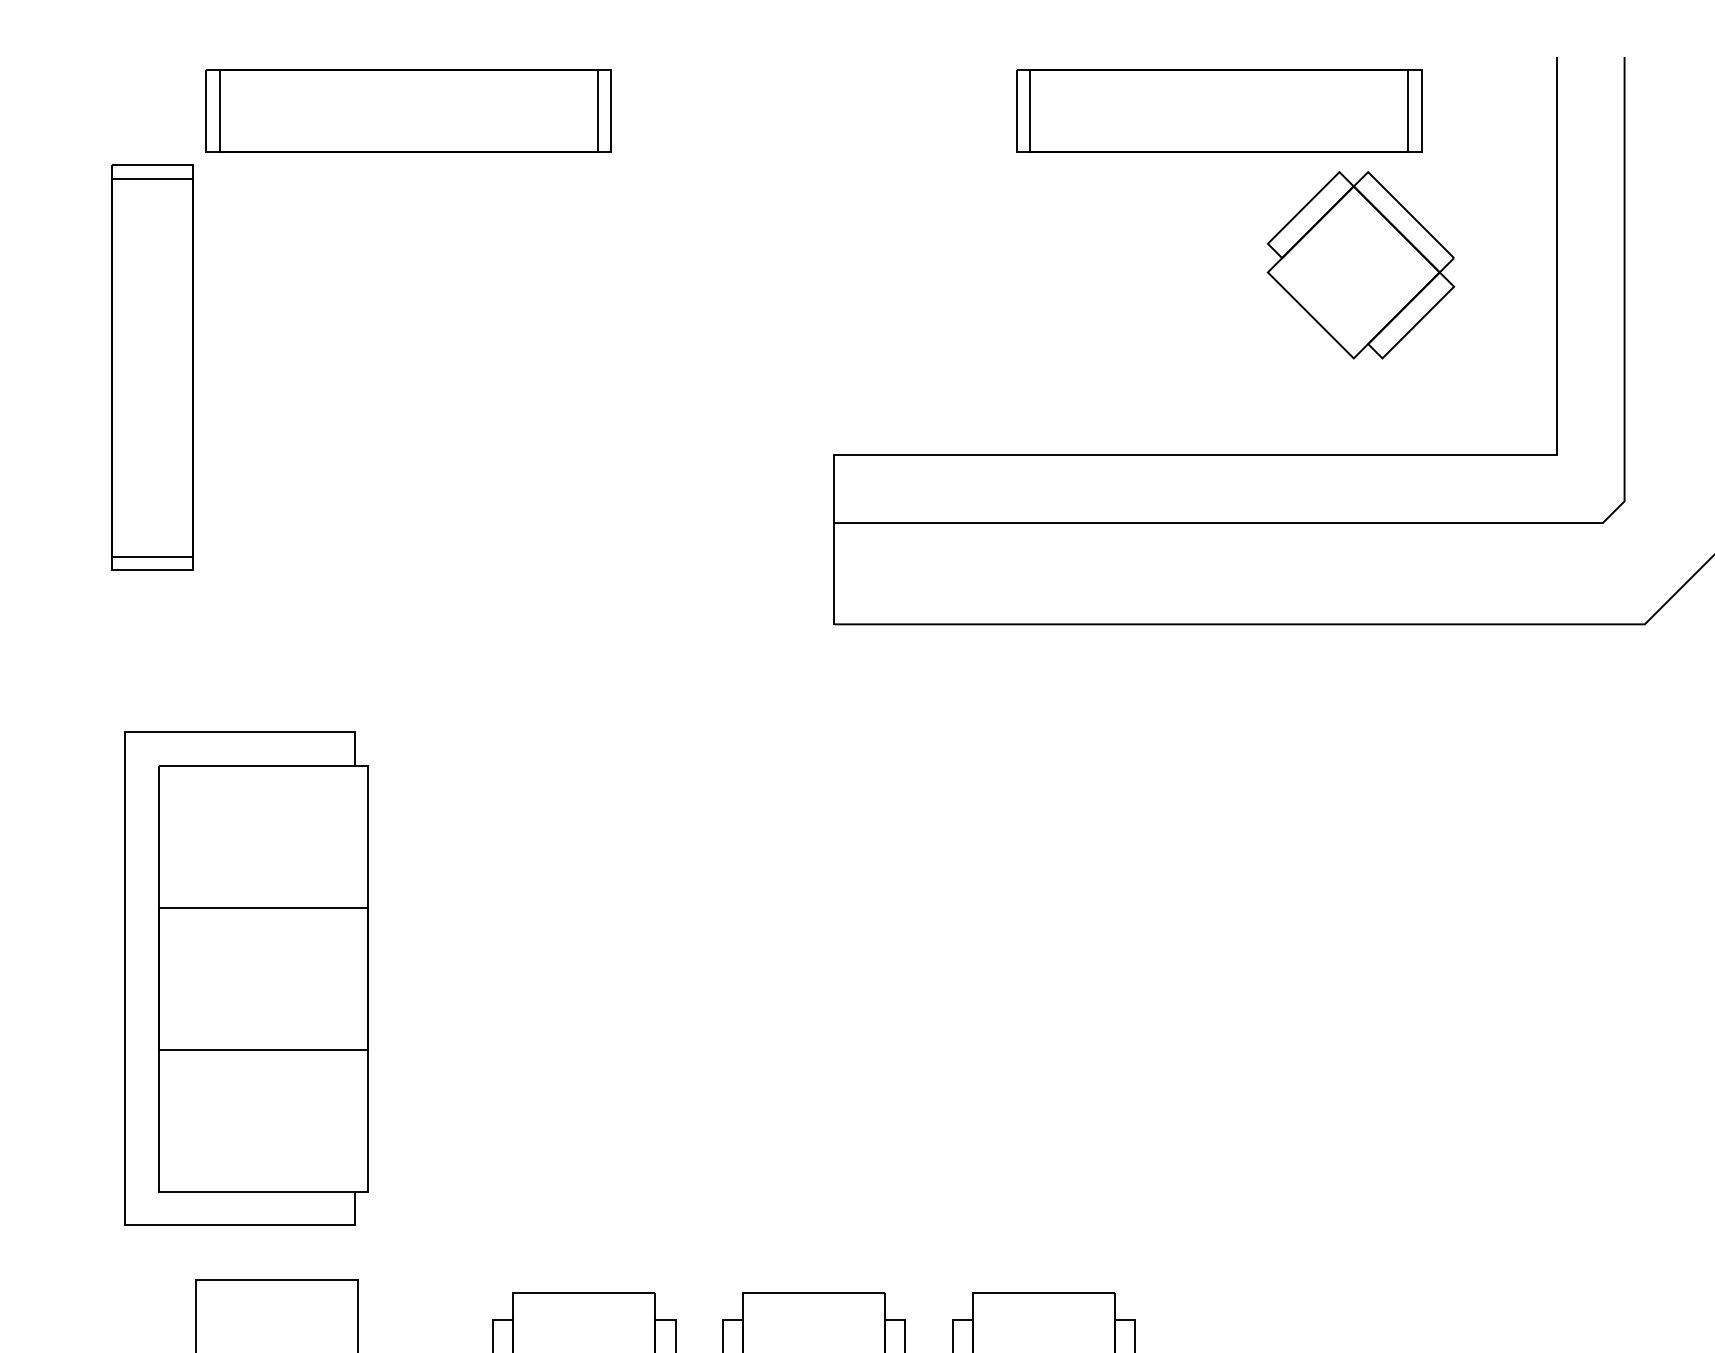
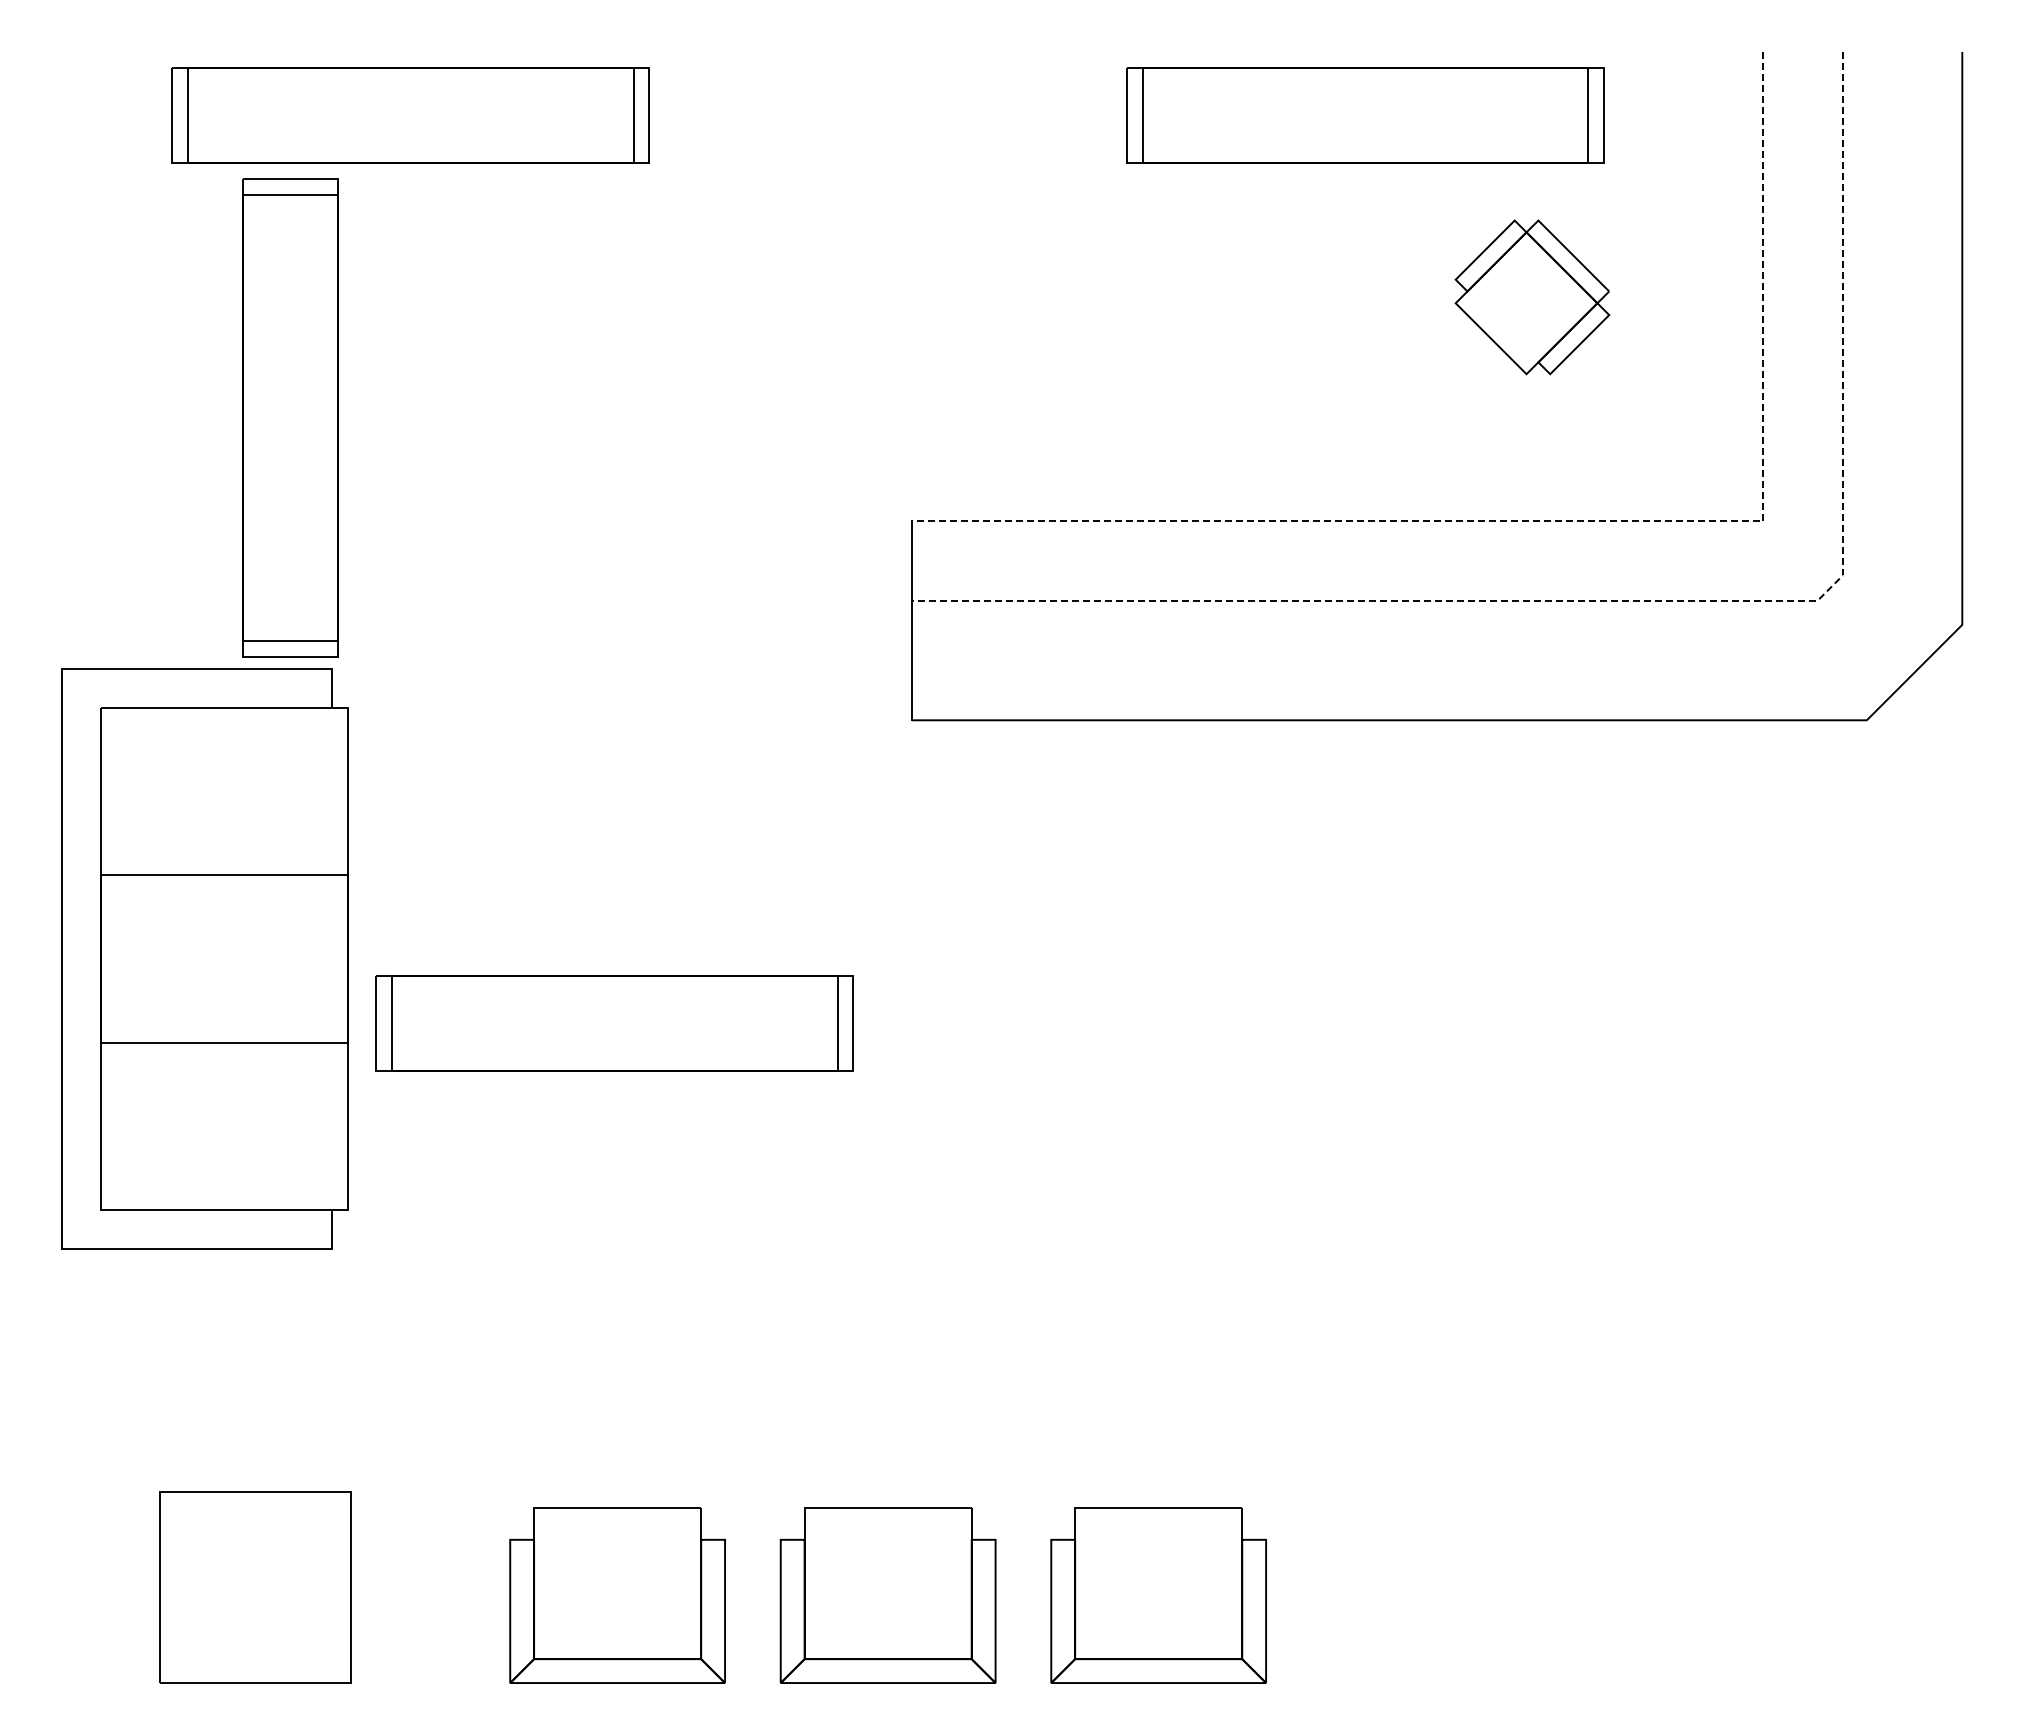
part: (1361, 265) -> (1532, 297), size x0.7
part: (152, 367) -> (290, 417), moved
line: (1394, 455) -> (1572, 521), solid -> dashed
line: (1456, 522) -> (1645, 600), solid -> dashed
part: (581, 881) -> (614, 1023), added
part: (246, 978) -> (204, 958), moved

